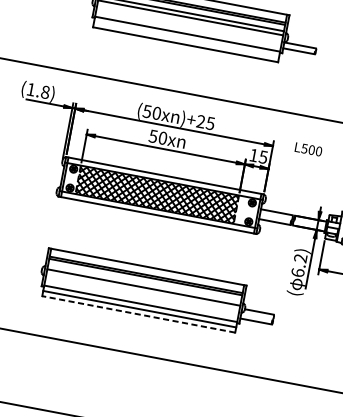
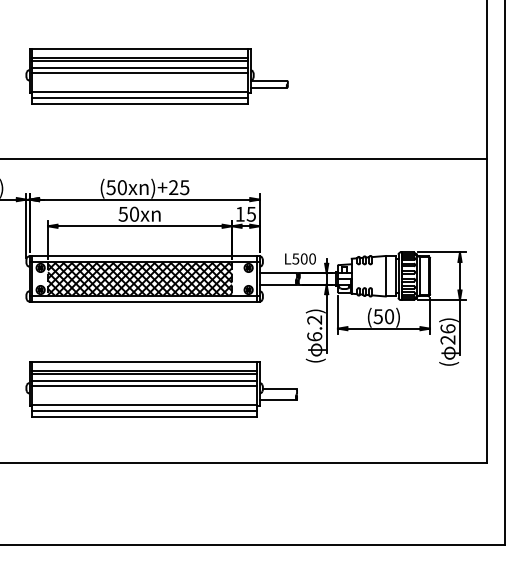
line: (186, 39) -> (139, 98), added
text: (308, 149) -> (300, 258), moved
line: (144, 283) -> (144, 381), added
line: (138, 314) -> (144, 417), dashed -> solid

